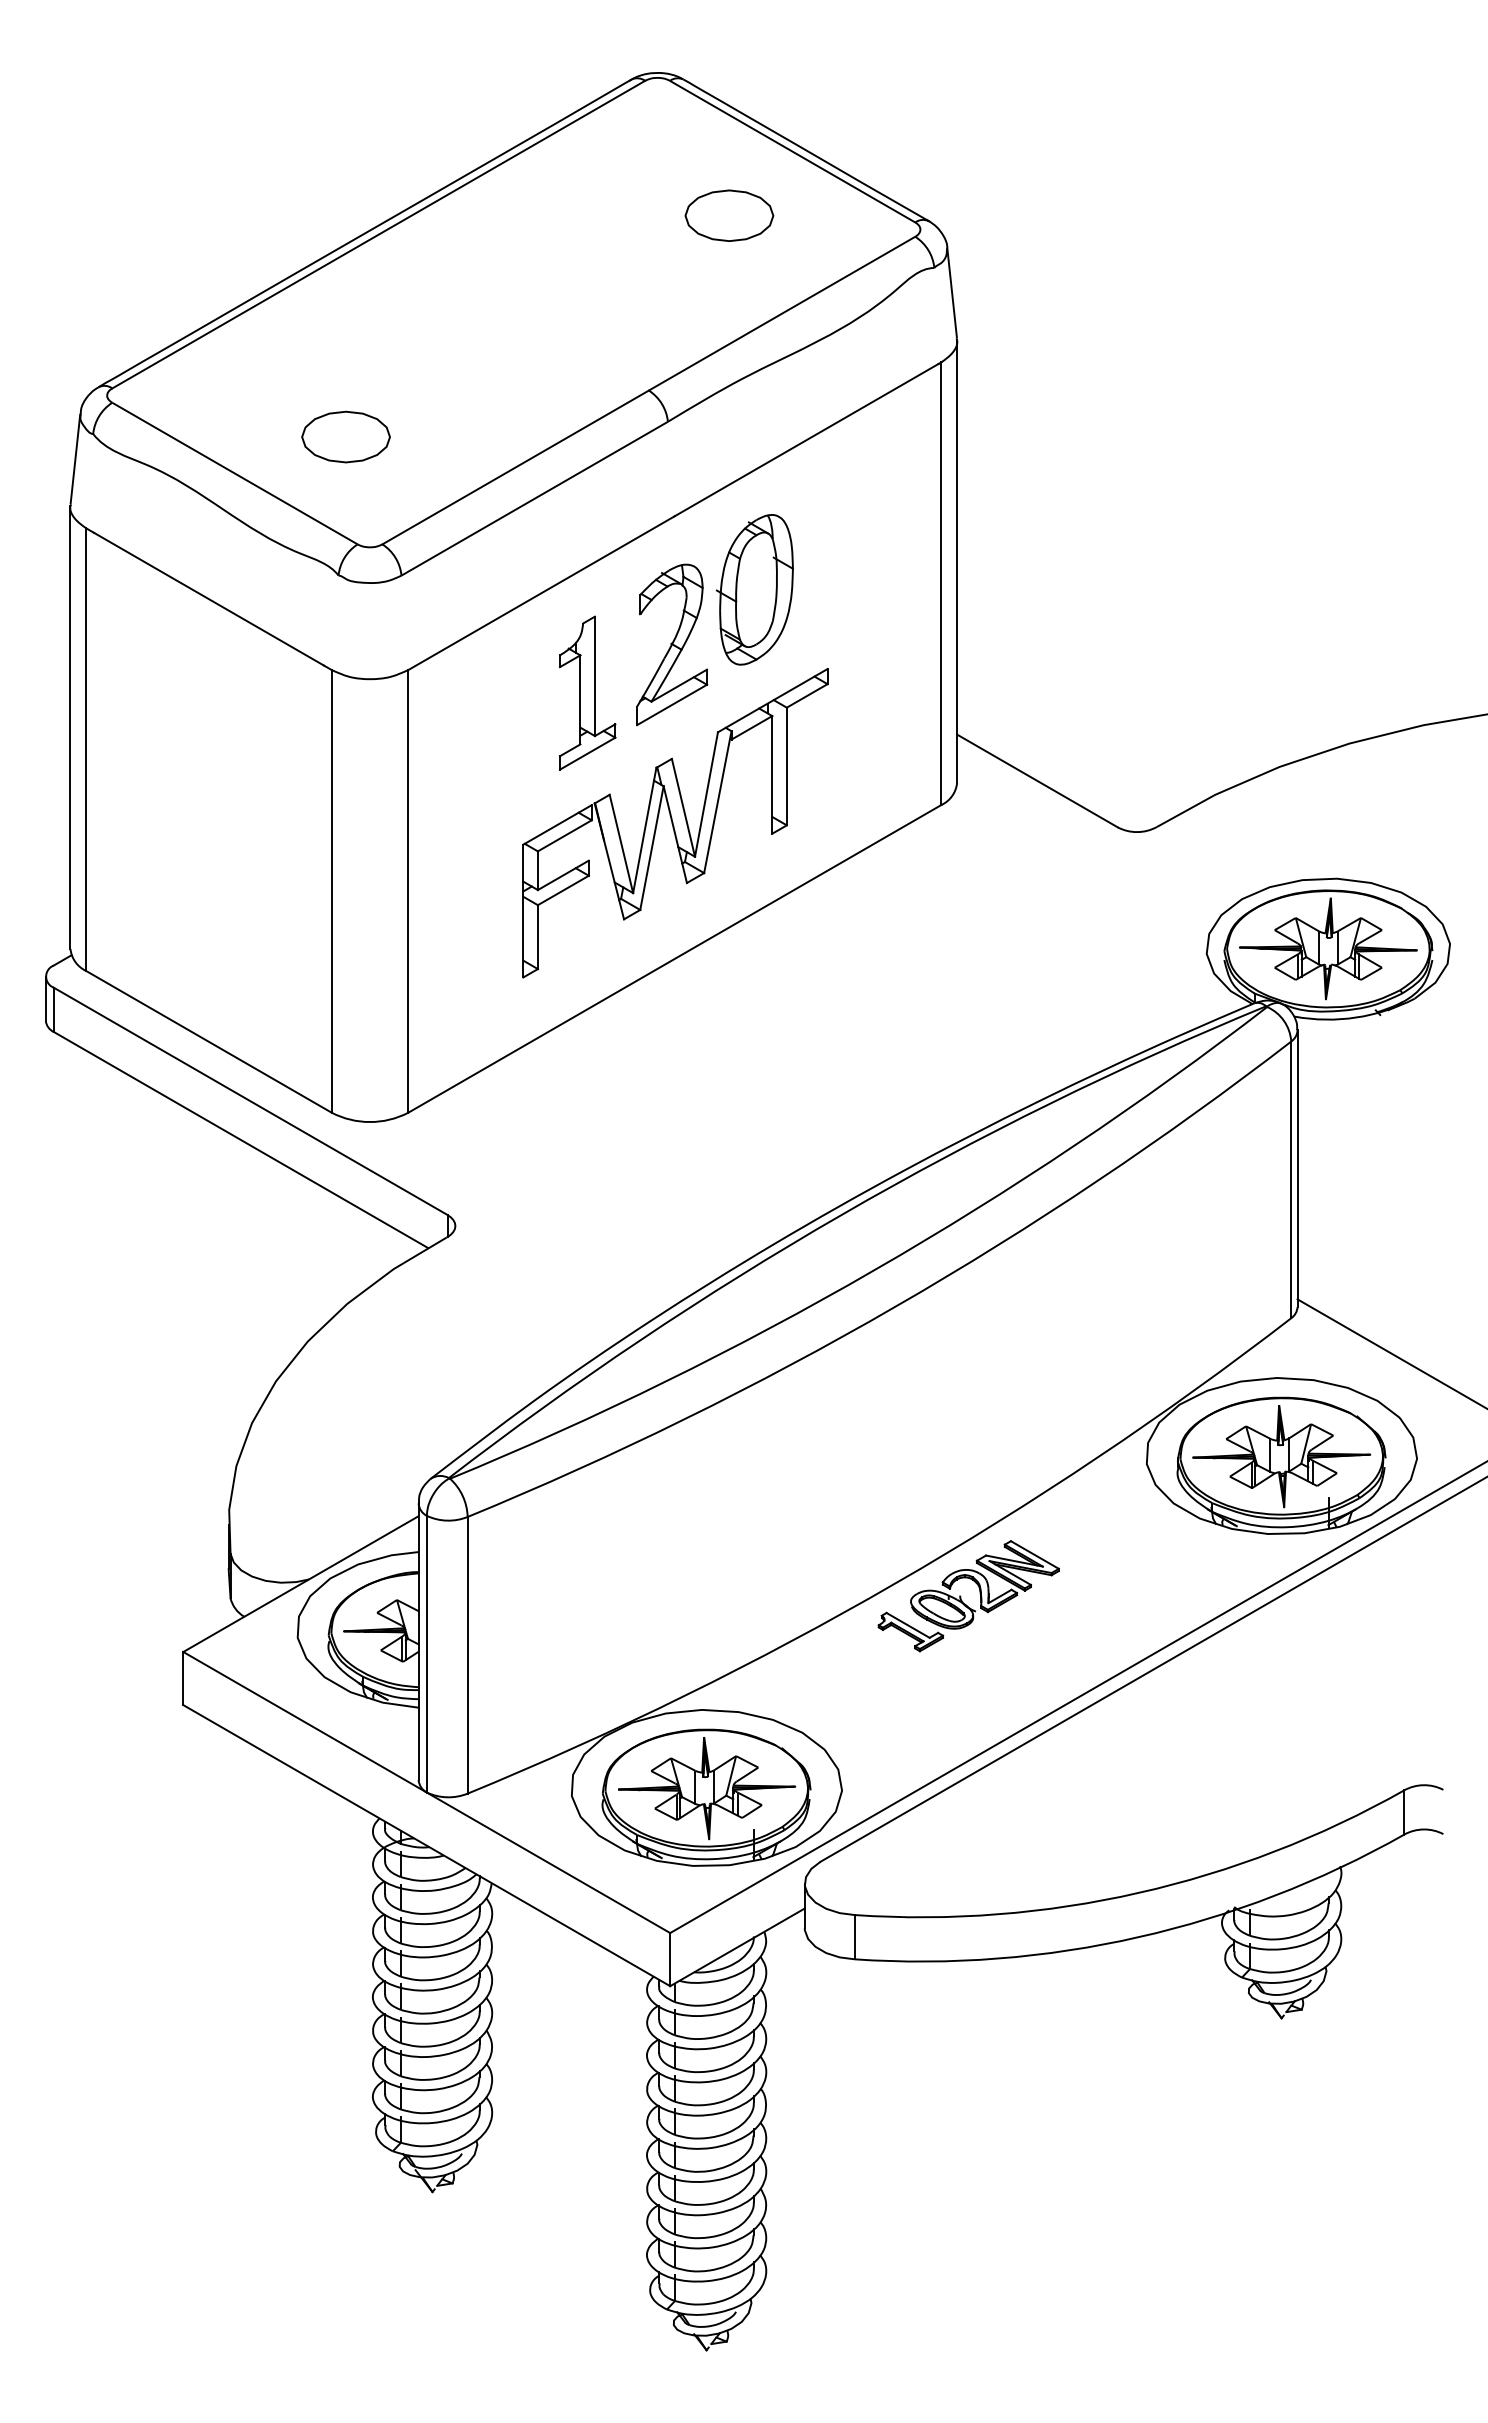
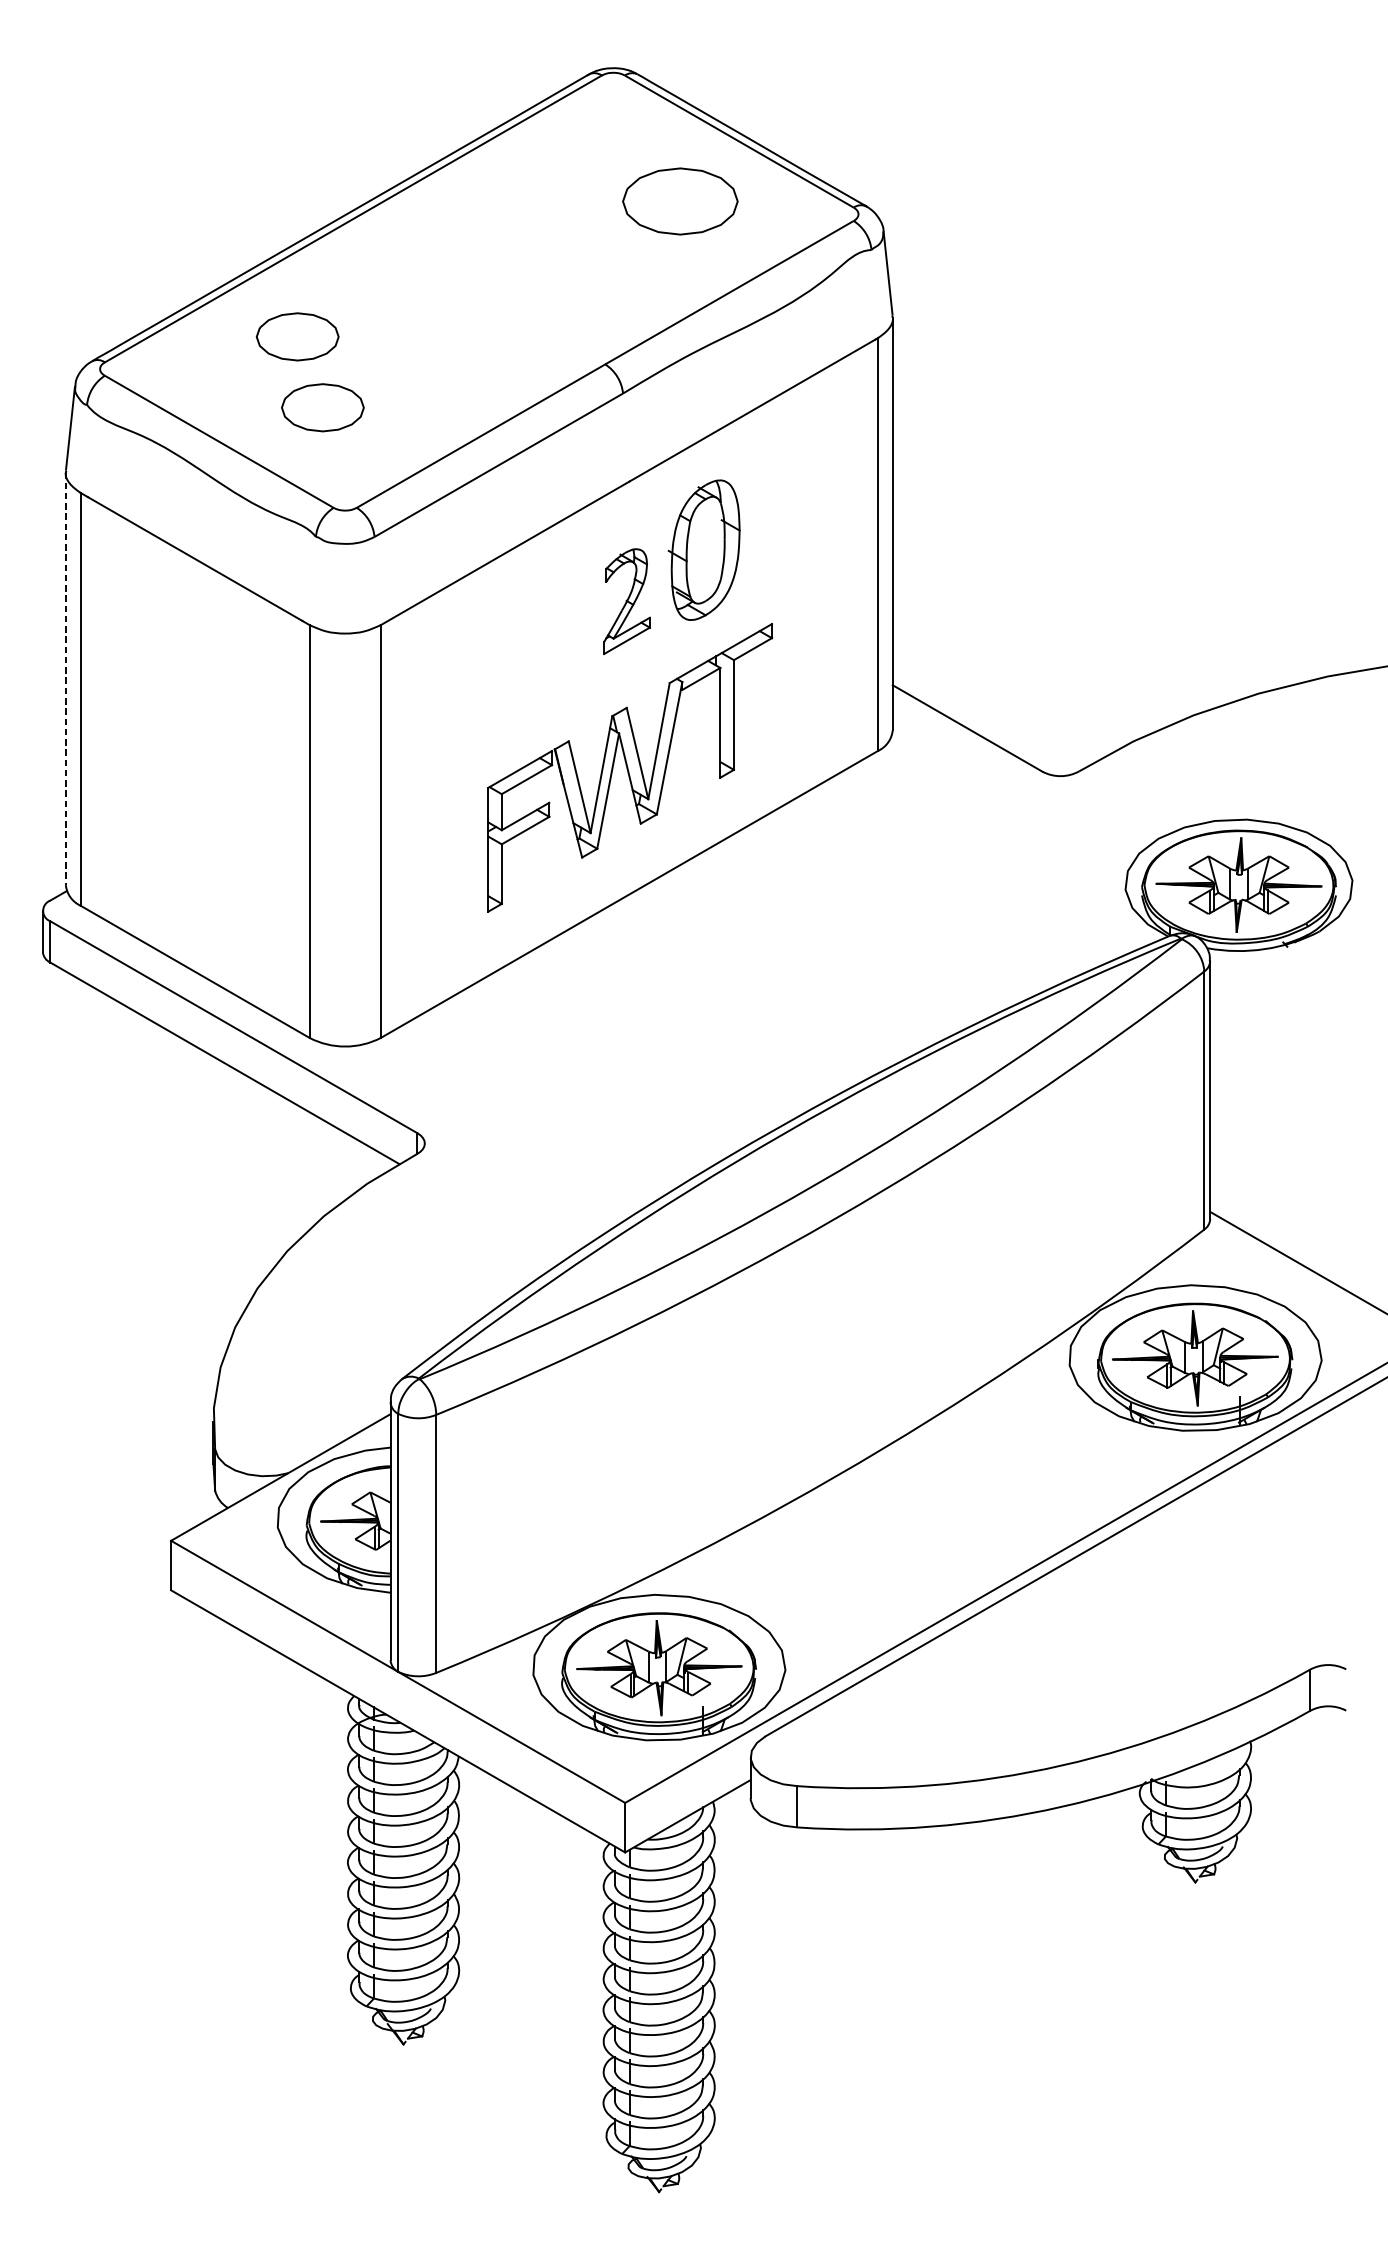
part: (729, 215) -> (680, 201), size x1.4
part: (318, 360) -> (297, 336), added
part: (672, 644) -> (627, 601), size x0.7
part: (587, 692) -> (548, 645), removed
line: (70, 728) -> (65, 679), solid -> dashed
part: (961, 1596) -> (896, 1489), removed

